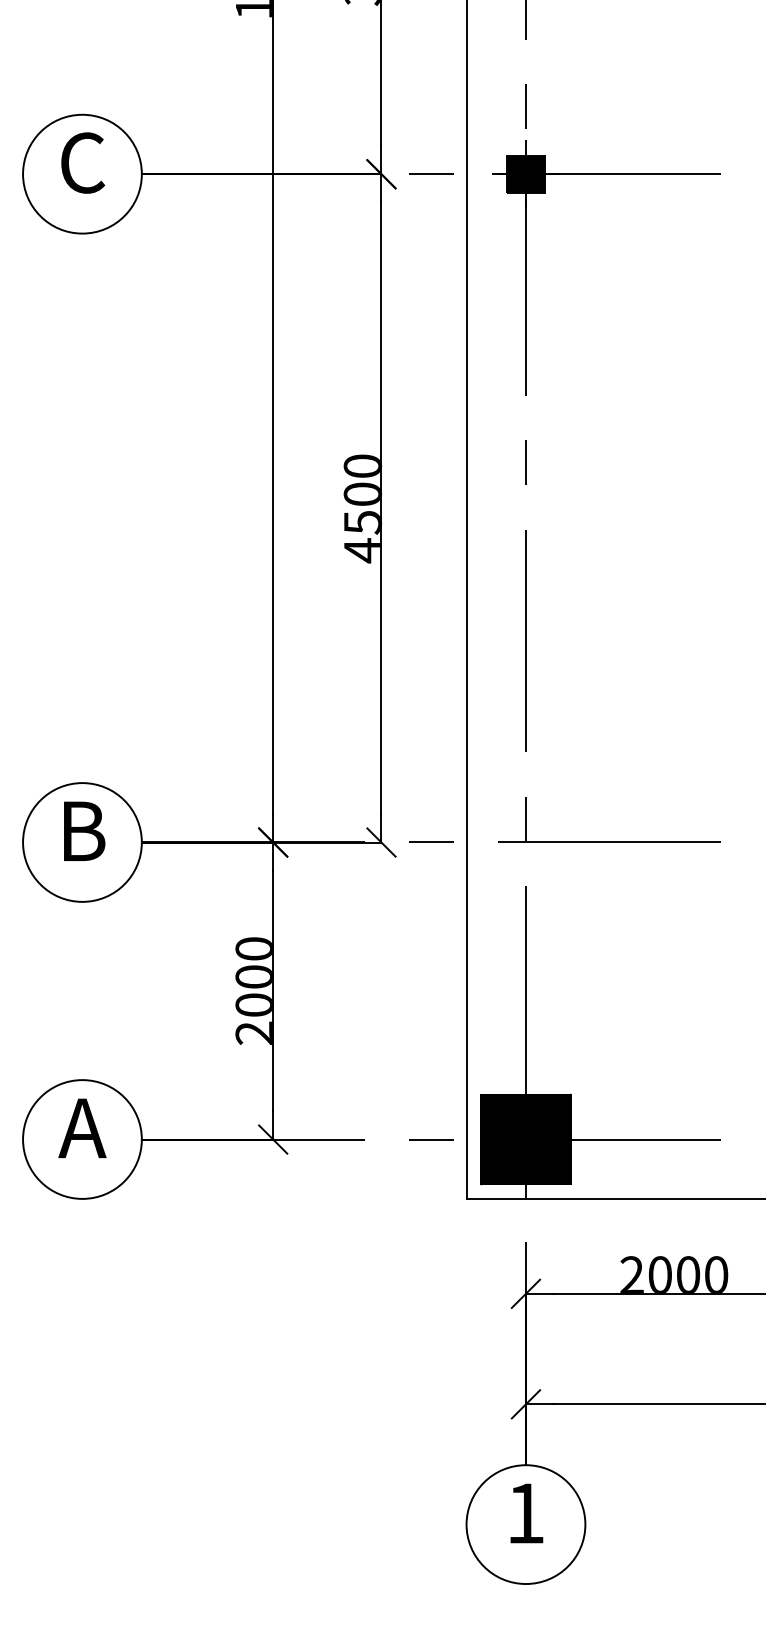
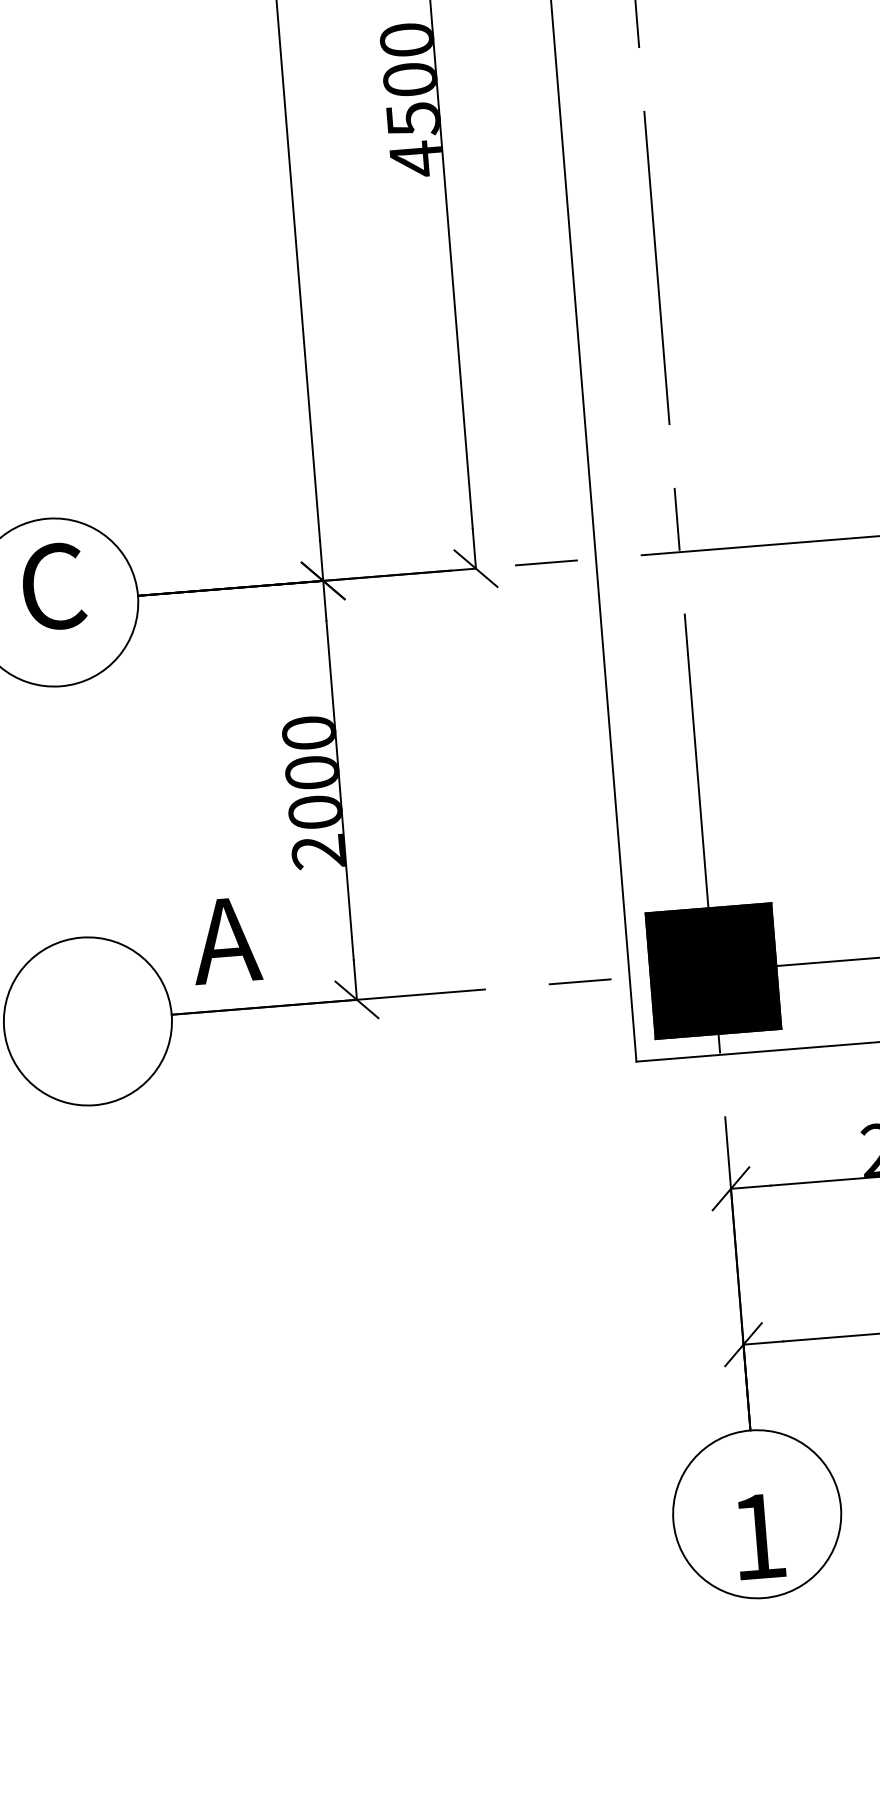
text: (83, 831) -> (54, 586), B -> C
text: (82, 1127) -> (226, 939), moved
text: (526, 1513) -> (759, 1536), moved

